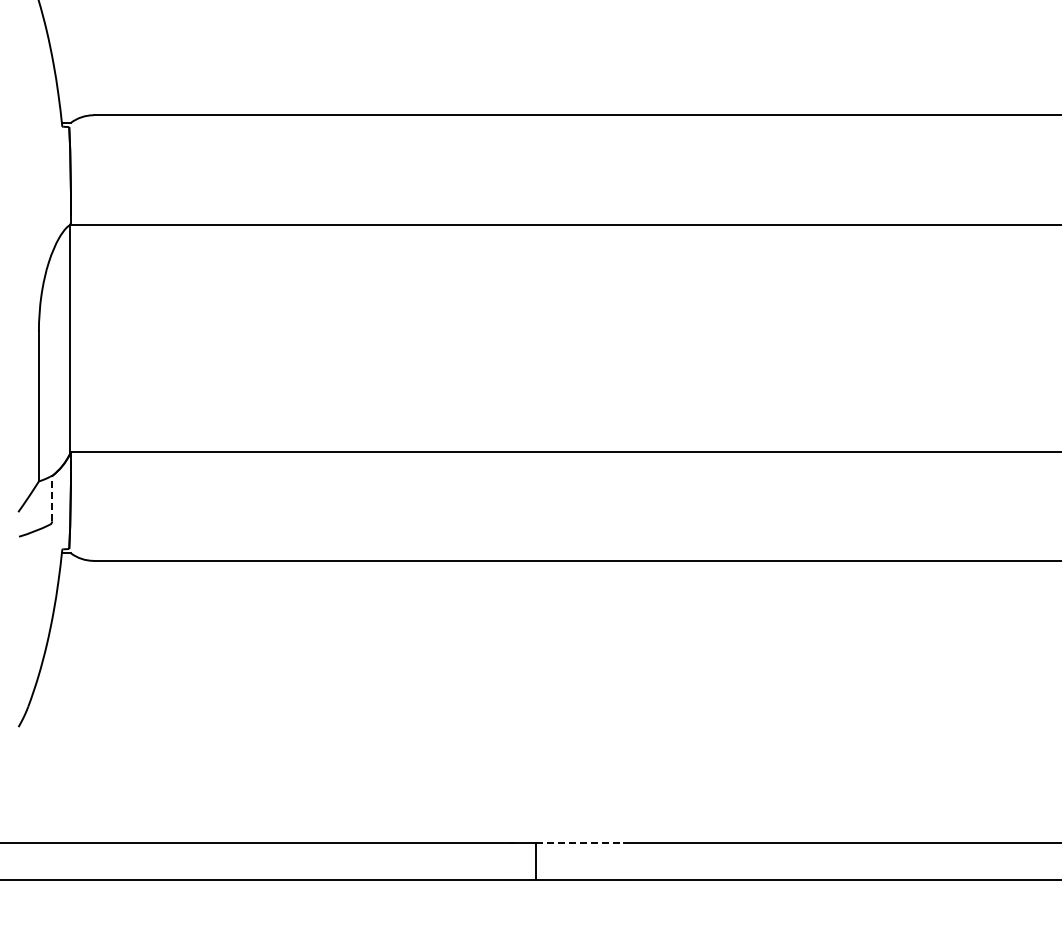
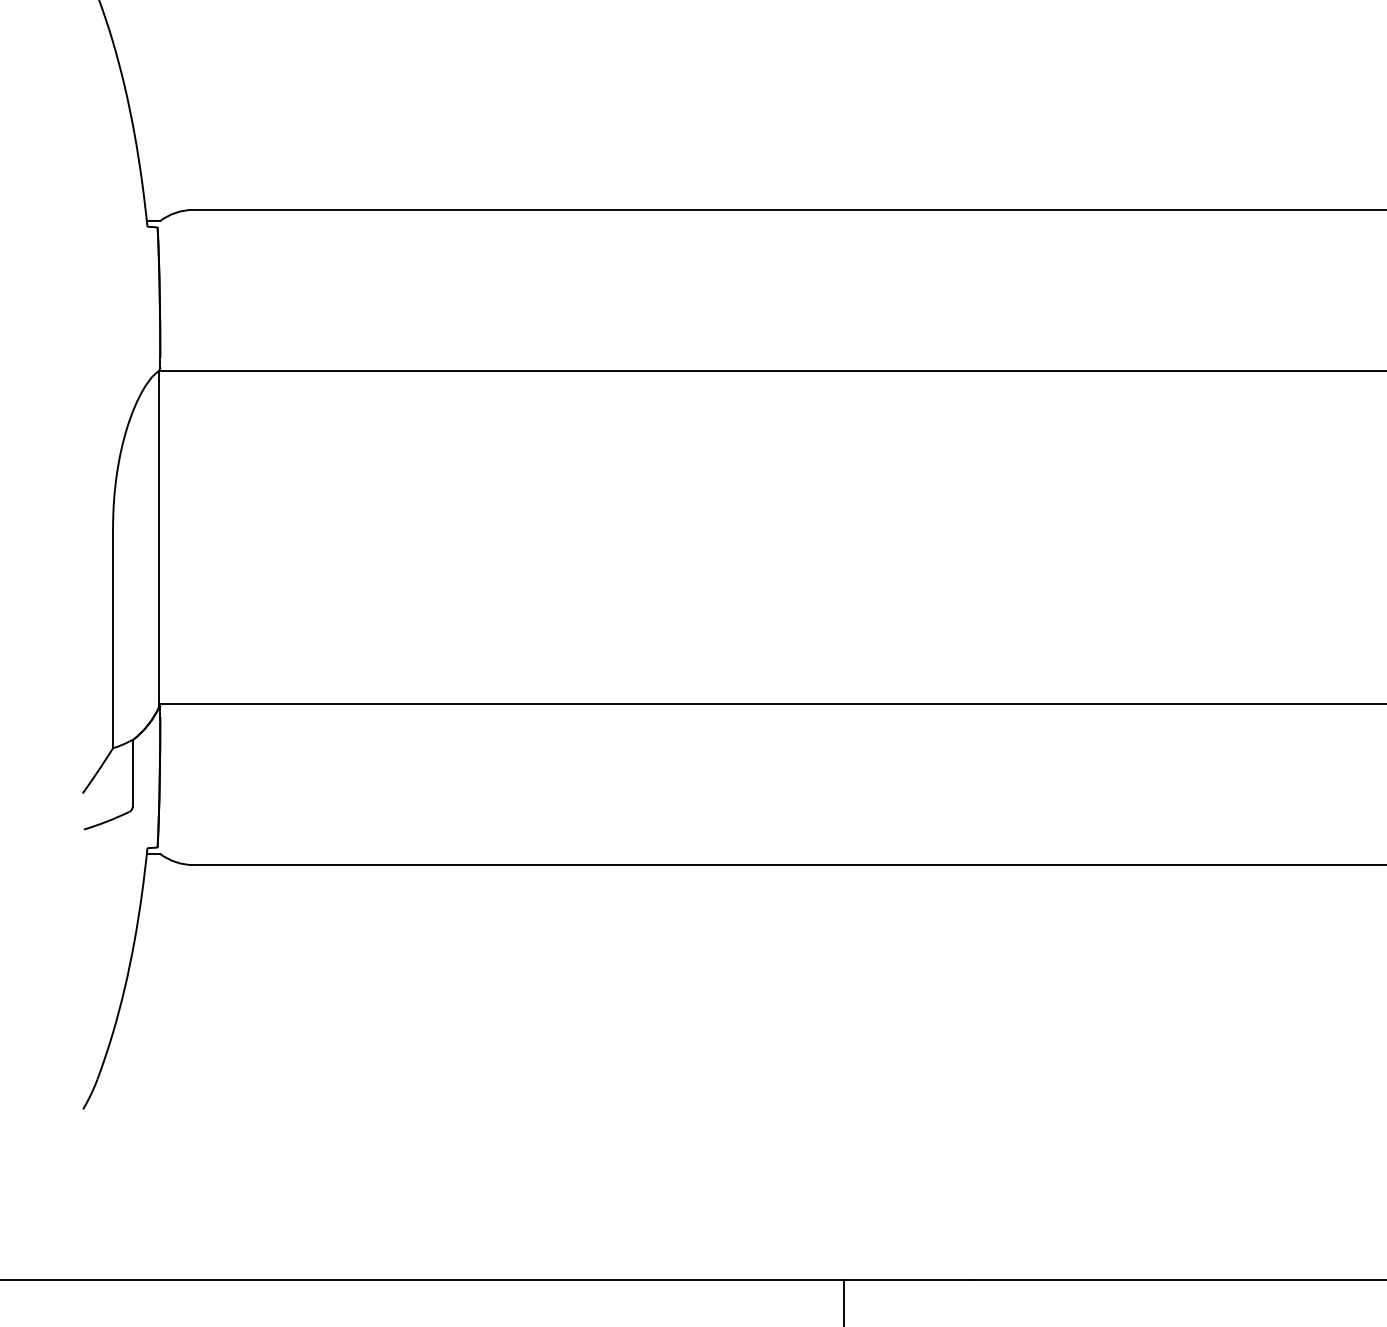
line: (52, 498) -> (133, 773), dashed -> solid
line: (580, 842) -> (909, 1279), dashed -> solid

